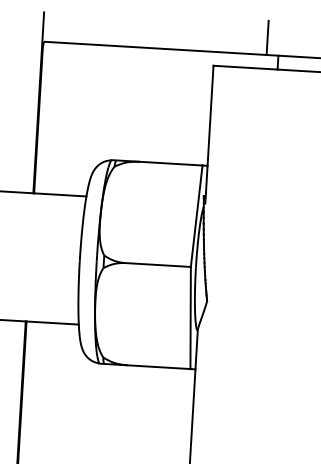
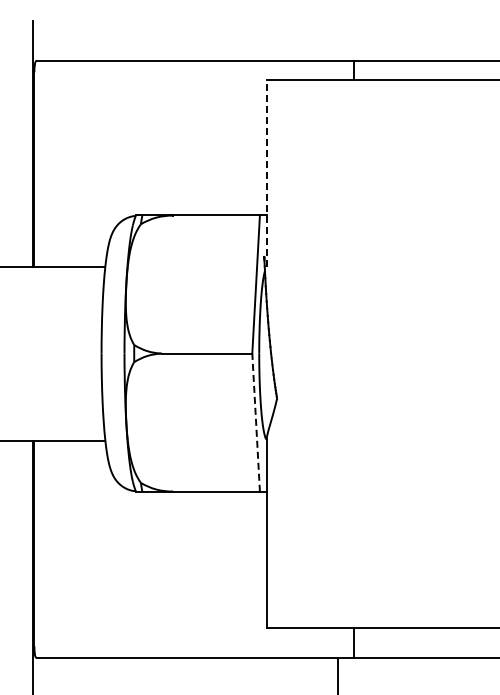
line: (267, 37) -> (337, 37), removed
line: (209, 134) -> (266, 173), solid -> dashed
line: (190, 317) -> (256, 422), solid -> dashed

